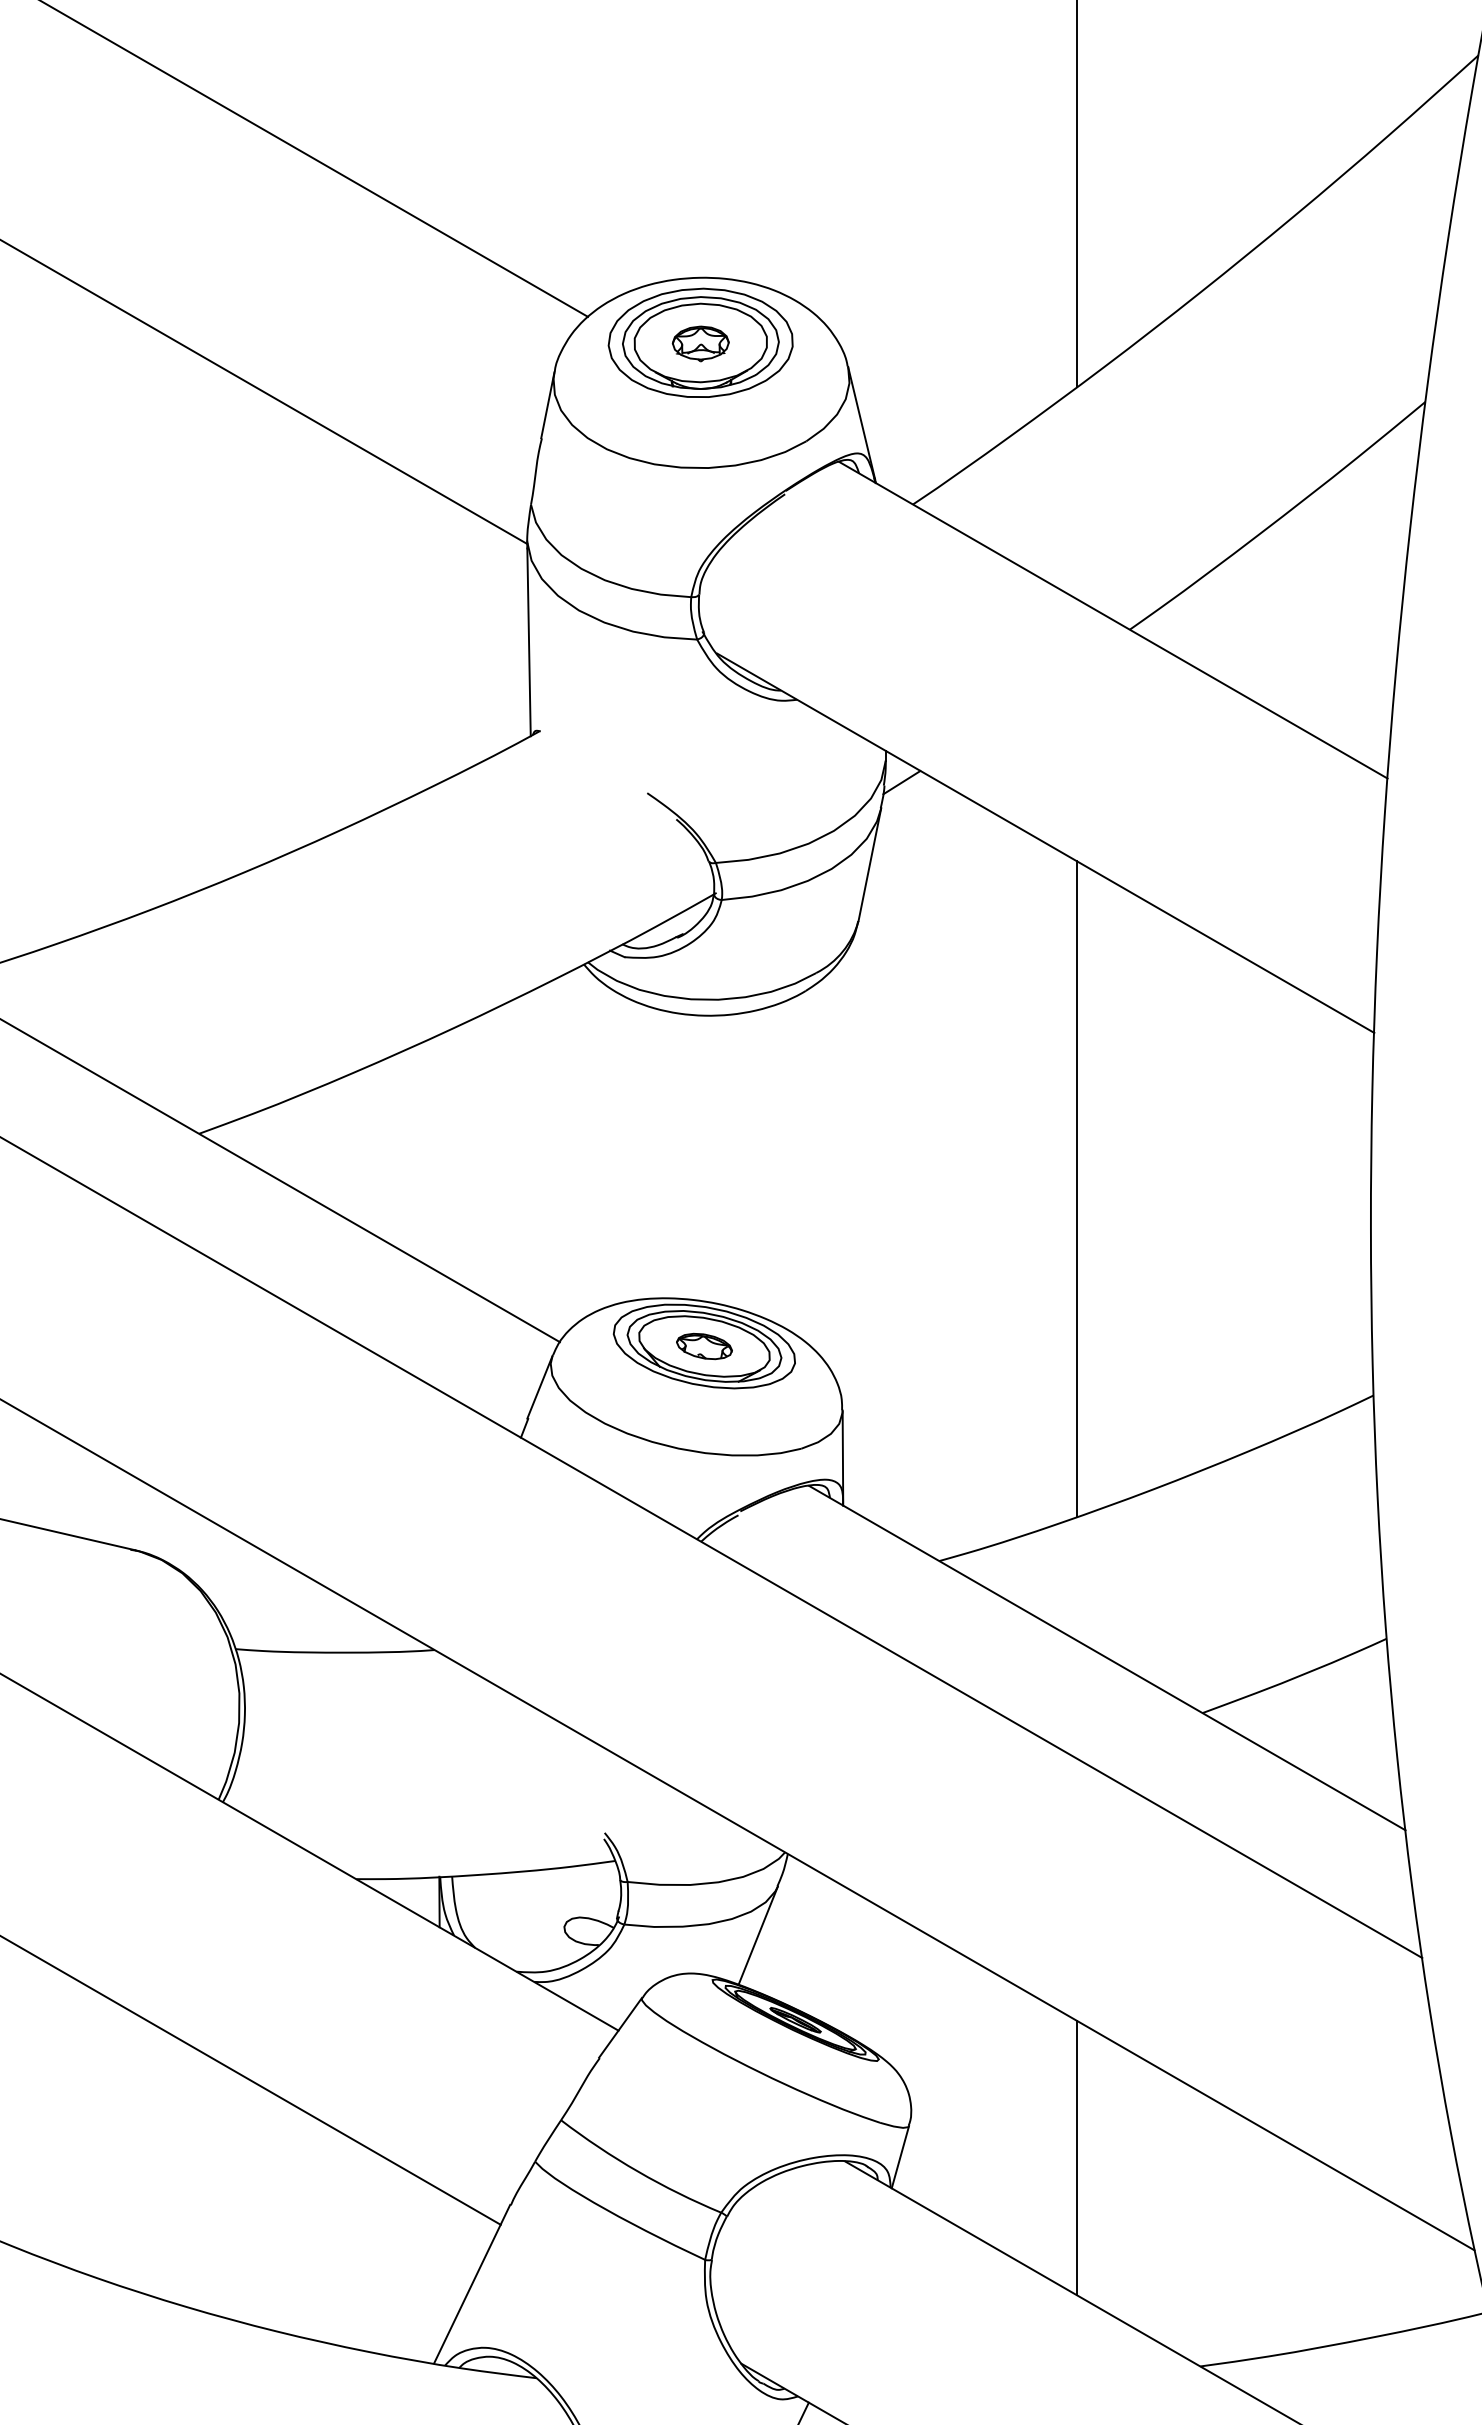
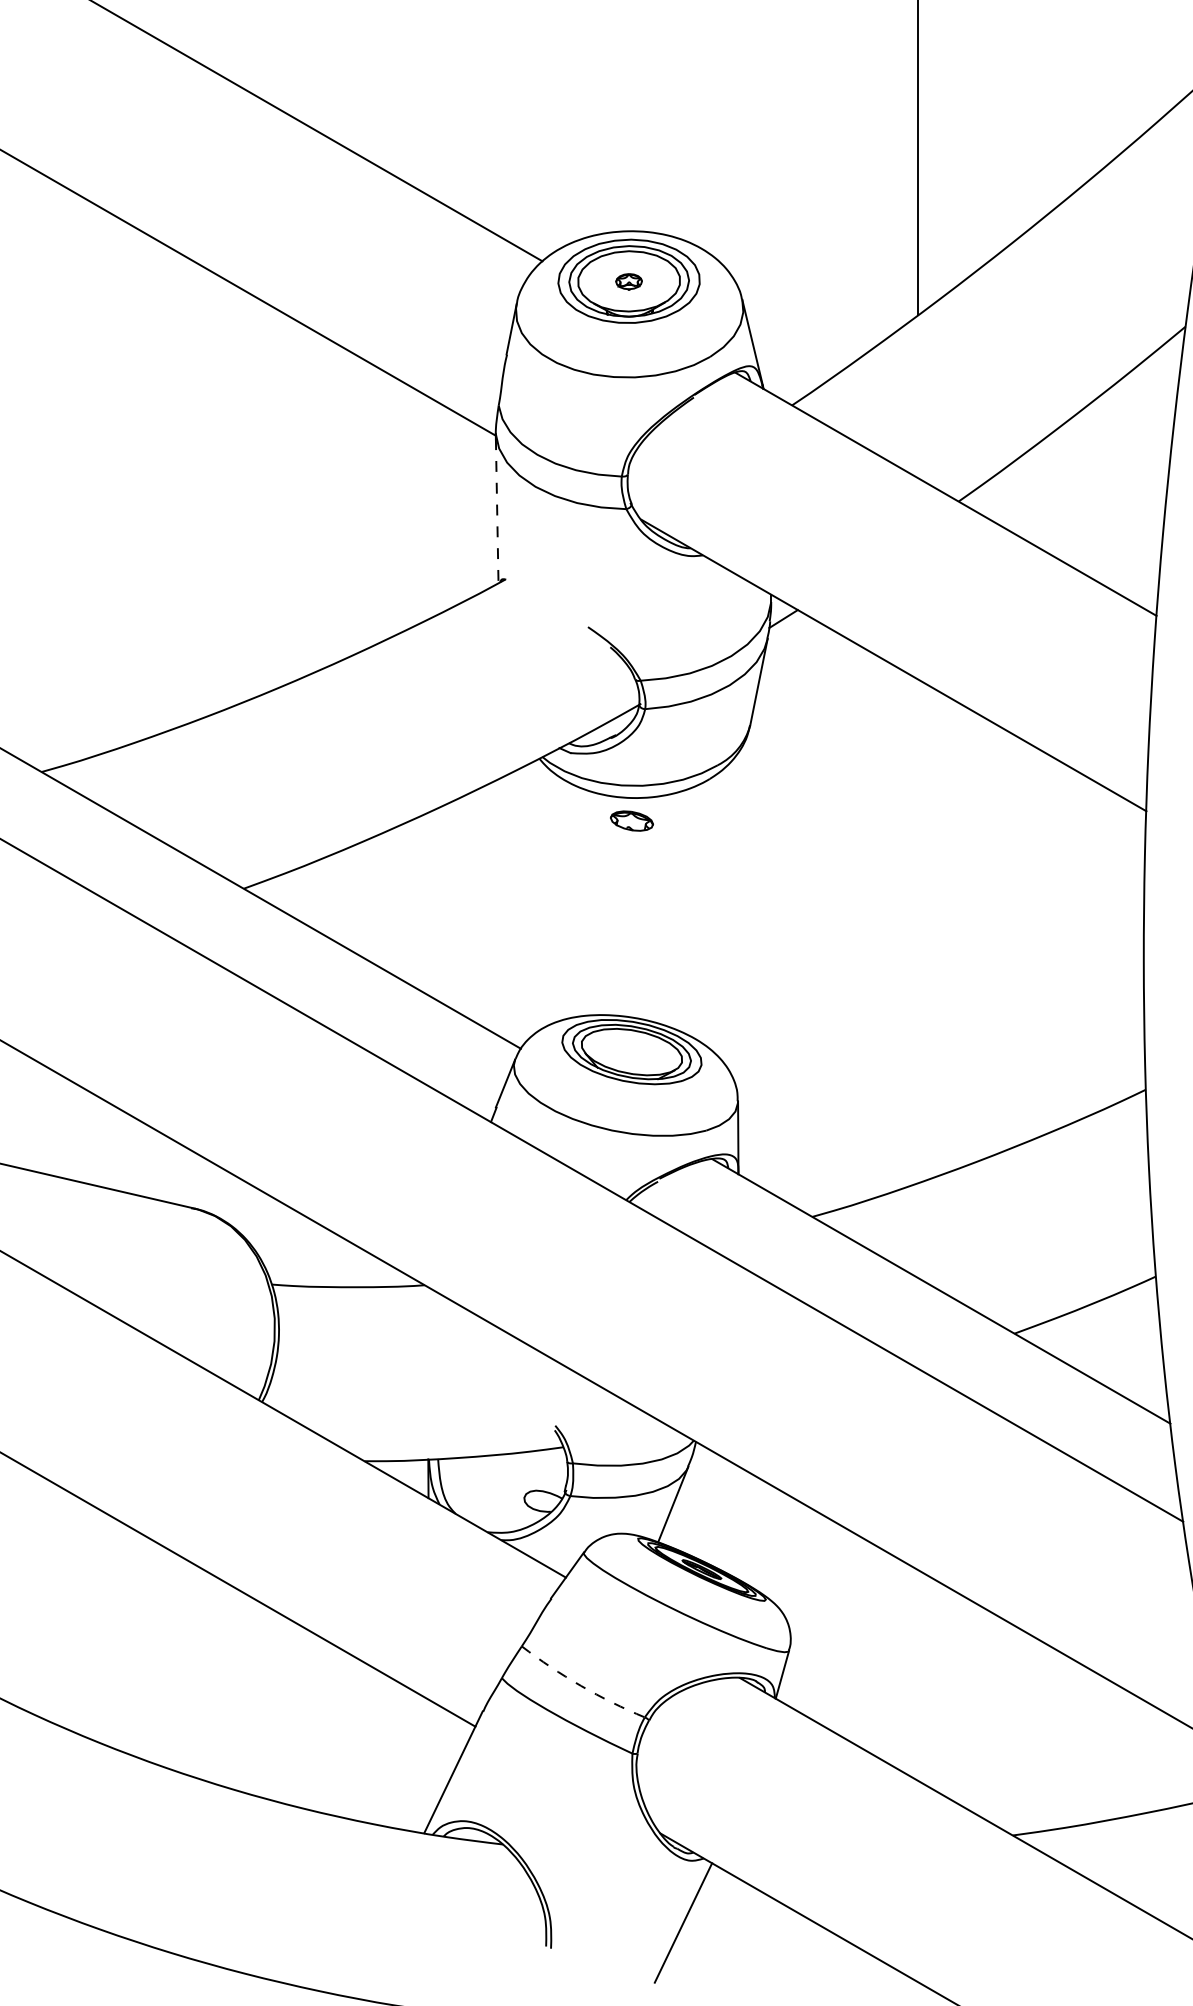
part: (699, 343) -> (628, 281), size x0.6
line: (529, 642) -> (497, 511), solid -> dashed
line: (1076, 1189) -> (917, 931), removed
part: (703, 1345) -> (631, 820), moved
line: (1076, 2156) -> (917, 1674), removed
arc: (637, 2171) -> (580, 1685), solid -> dashed

